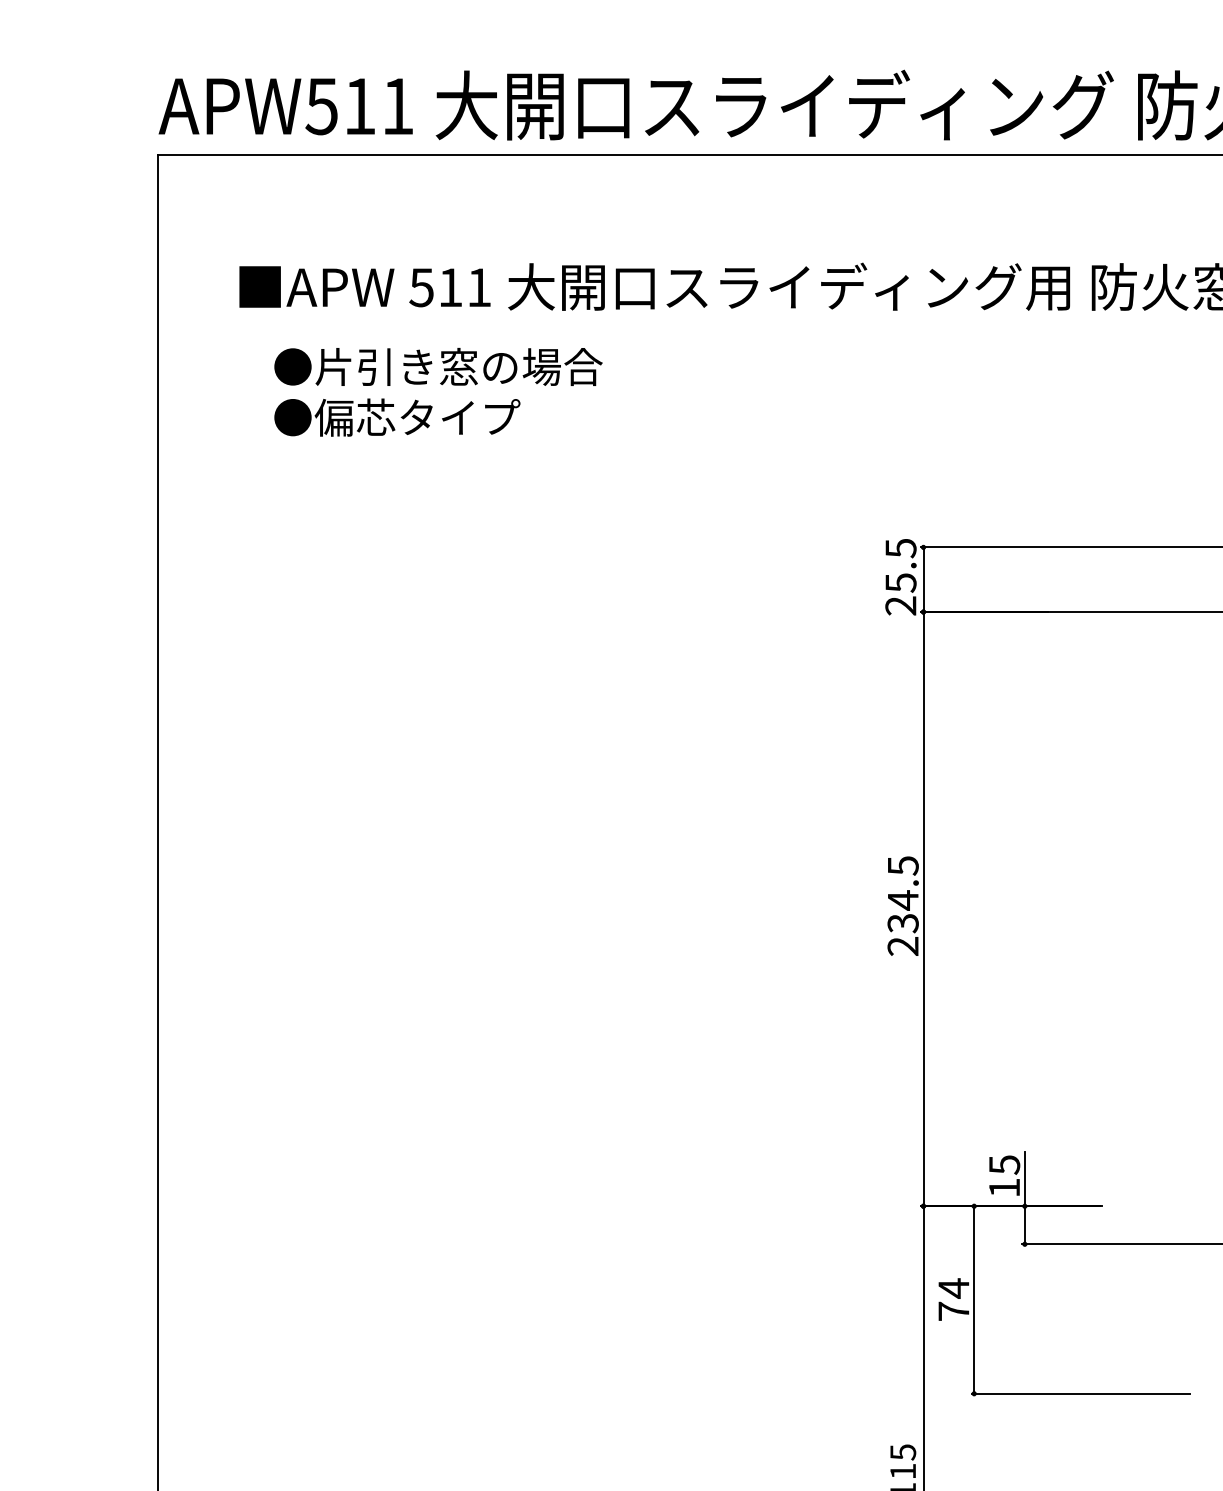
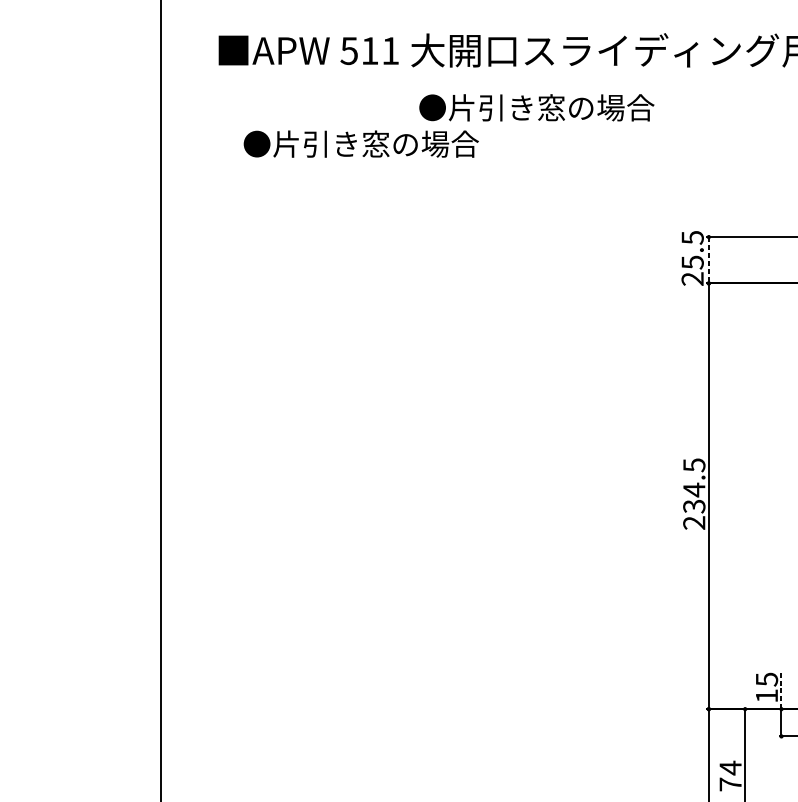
text: (438, 366) -> (536, 107), moved
text: (458, 417) -> (375, 144), ●偏芯タイプ -> ●片引き窓の場合
line: (923, 580) -> (708, 260), solid -> dashed
line: (1024, 1179) -> (781, 690), solid -> dashed

